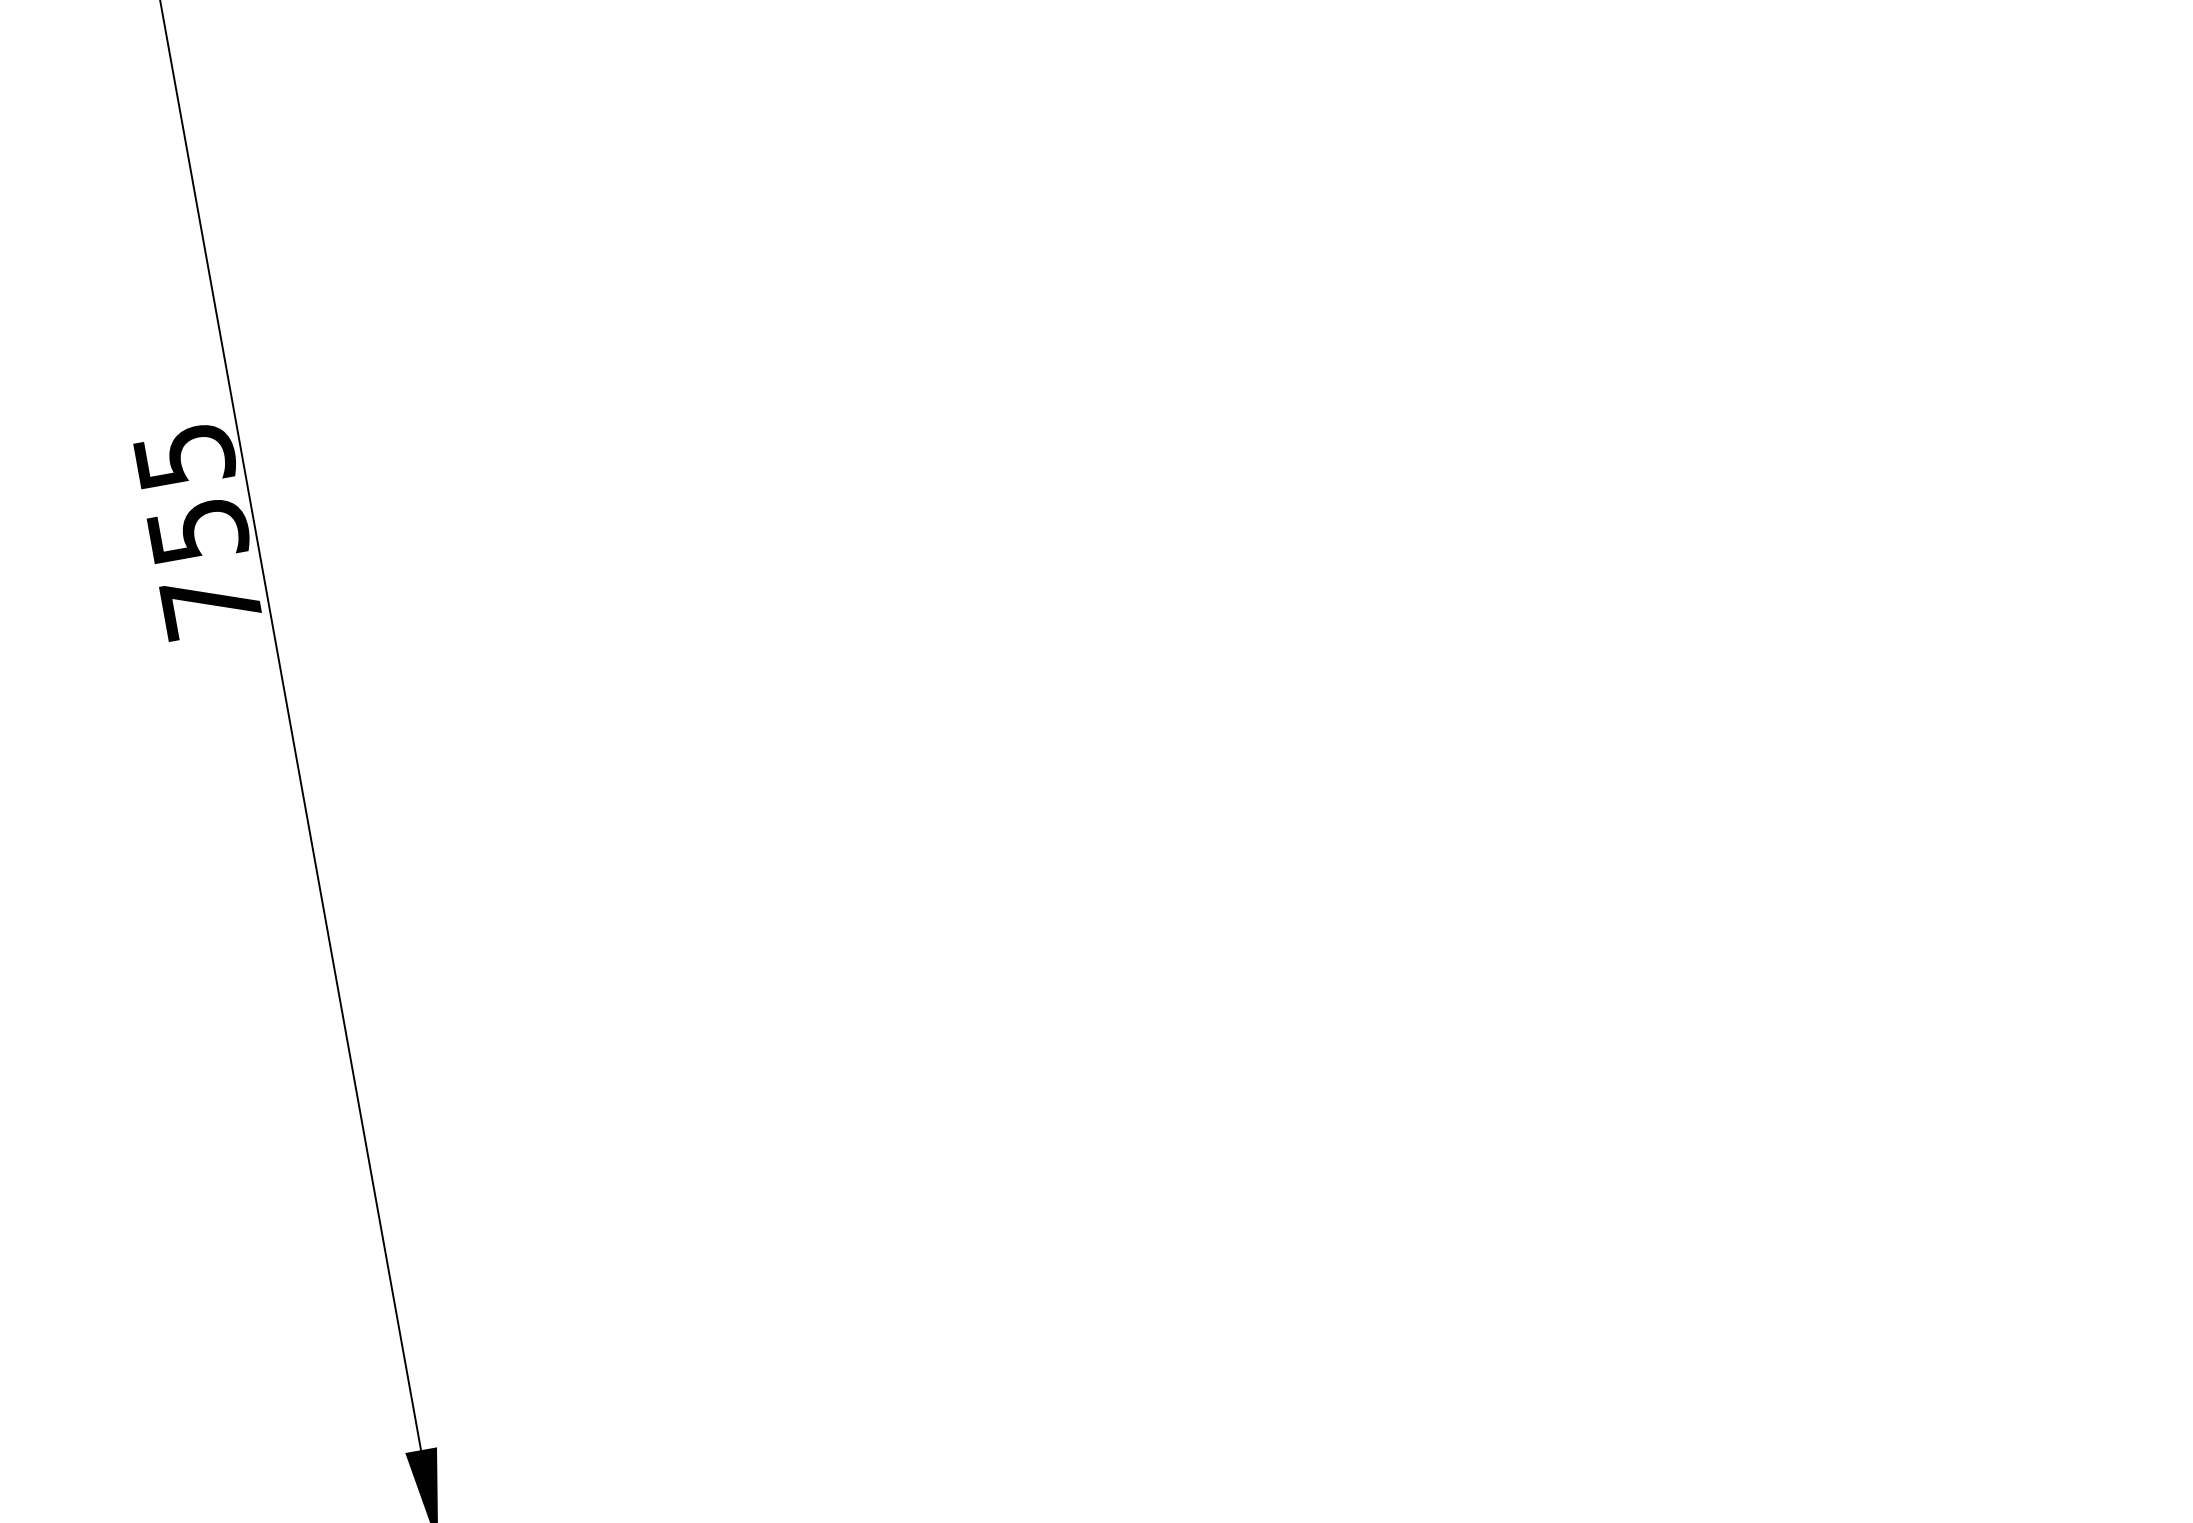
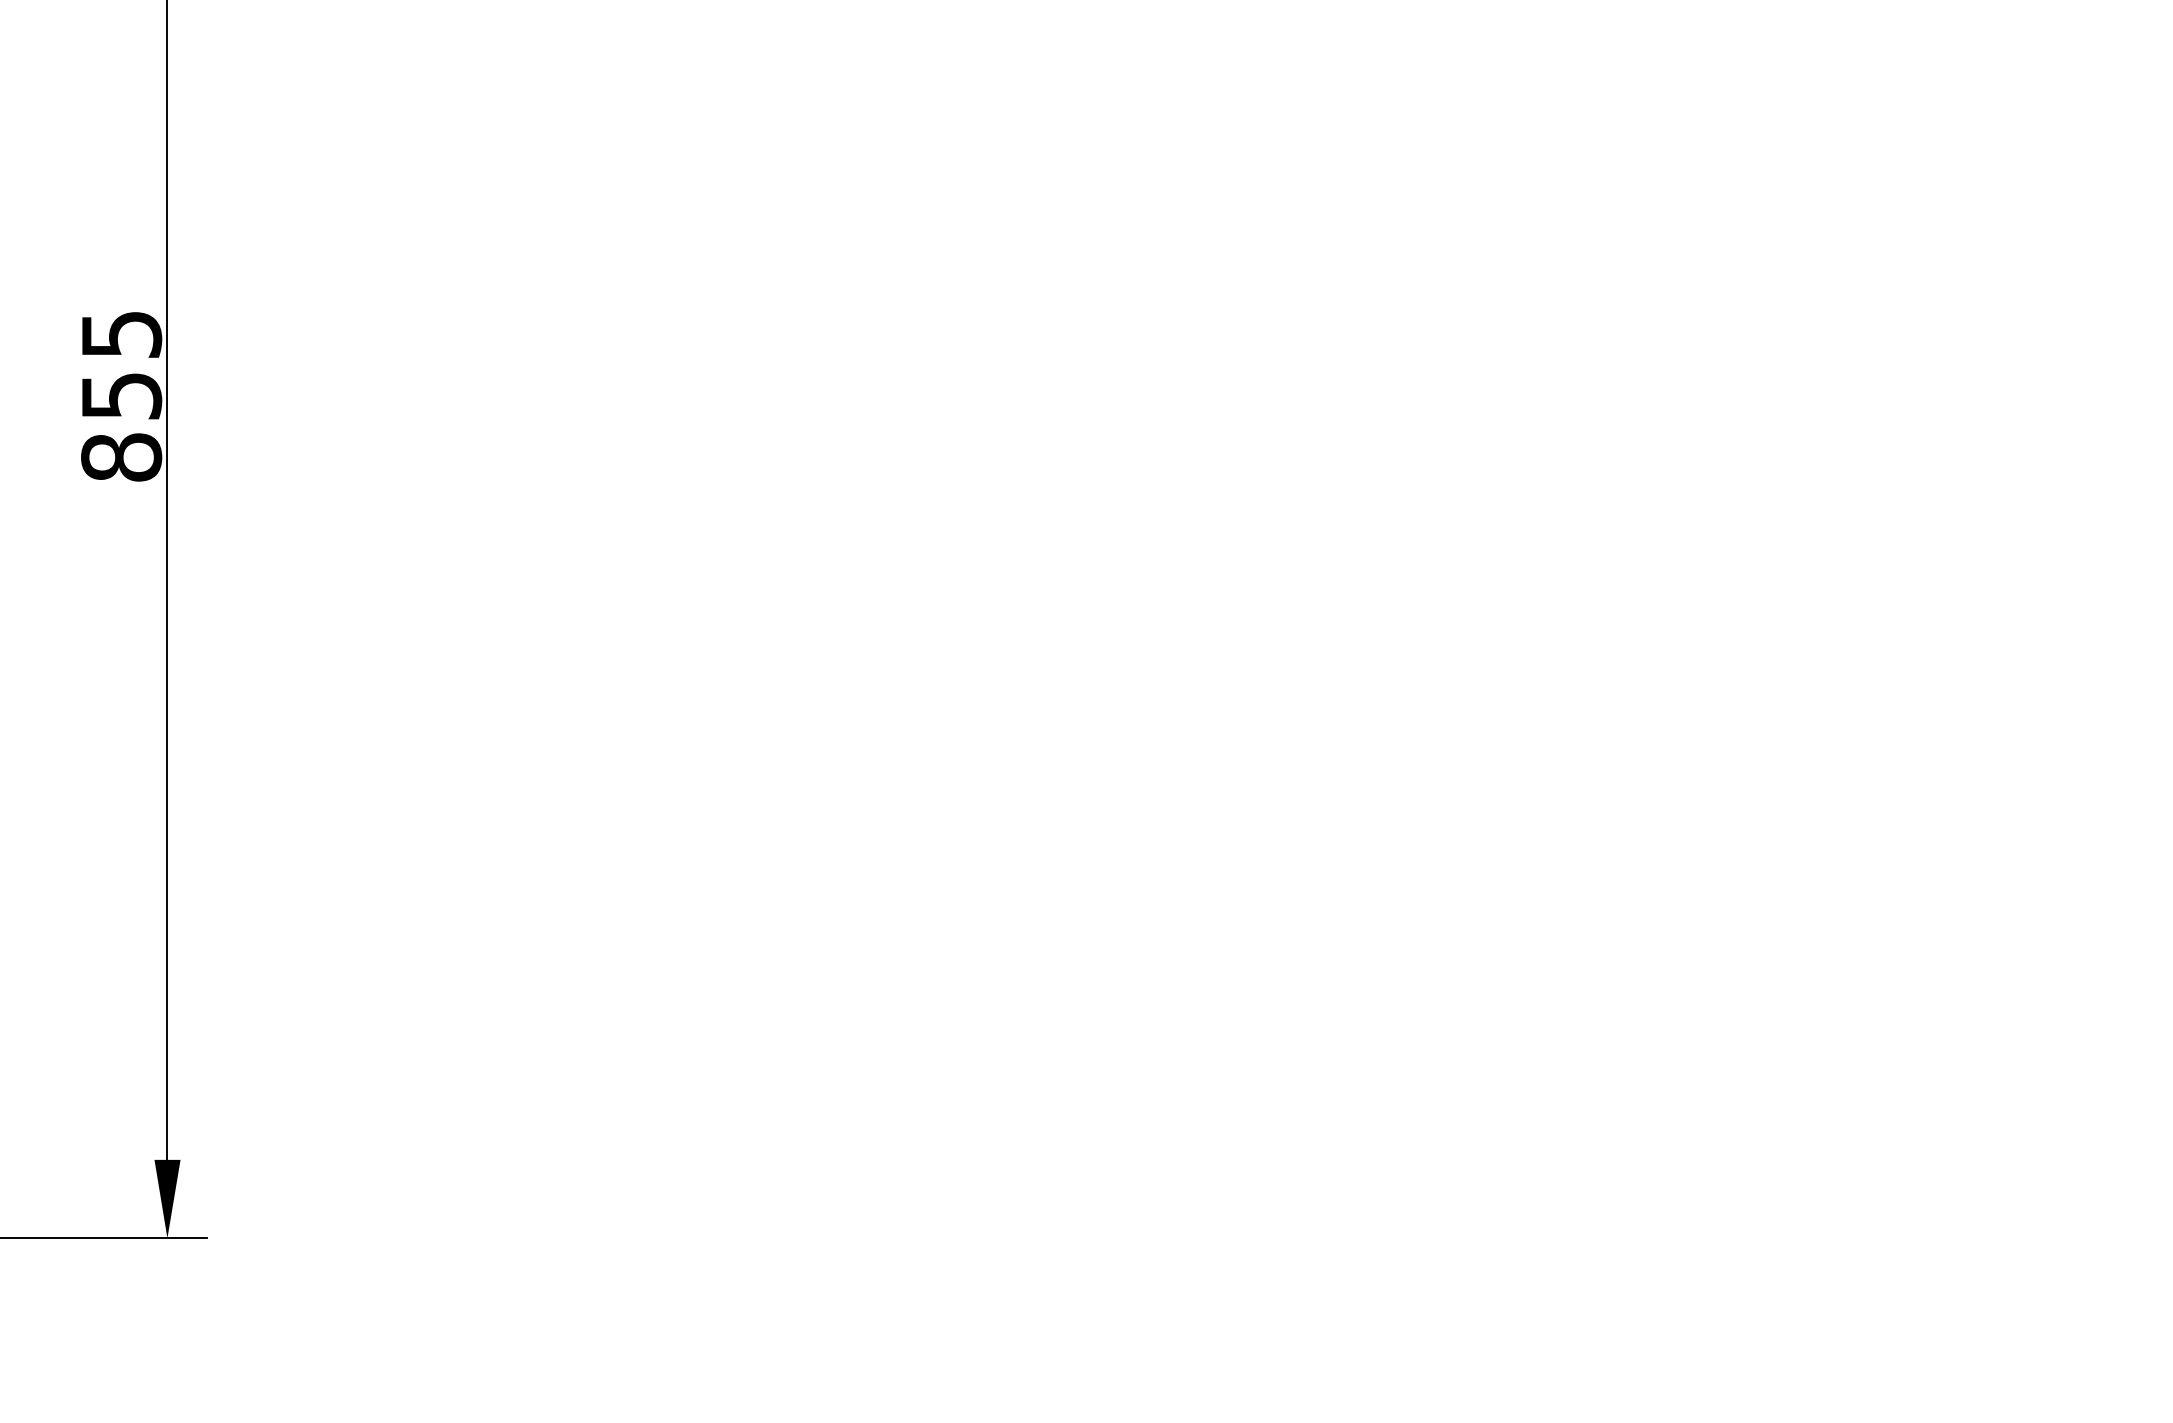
text: (211, 605) -> (121, 457), 755 -> 855

